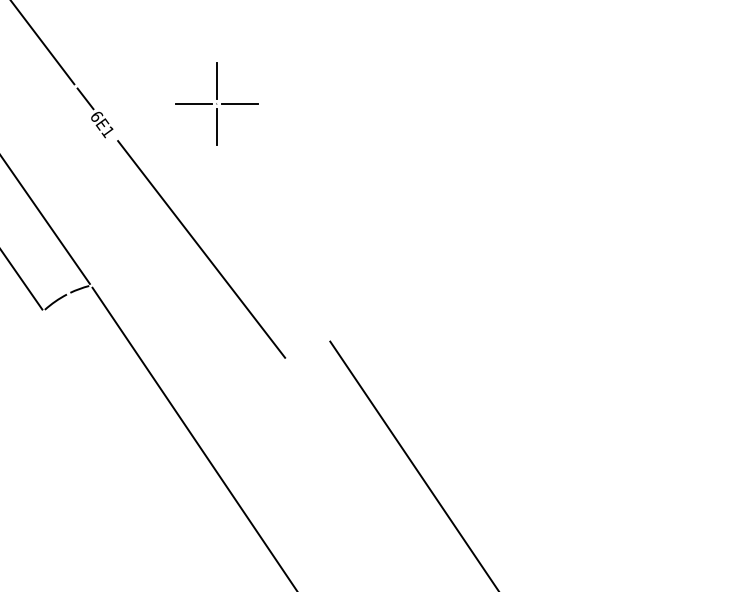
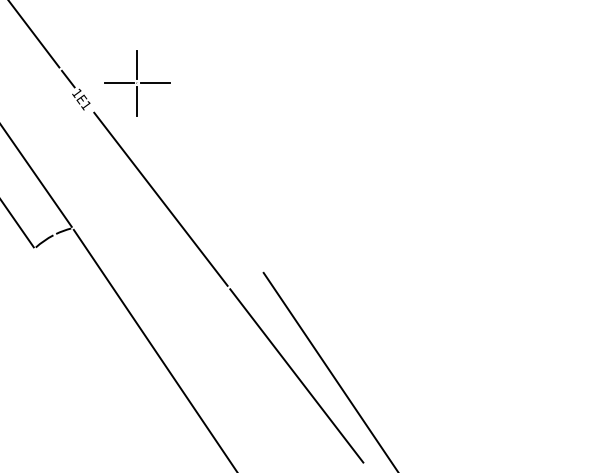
part: (217, 104) -> (137, 83), moved
text: (97, 115) -> (77, 92), 6E1 -> 1E1
line: (371, 470) -> (296, 375), added

